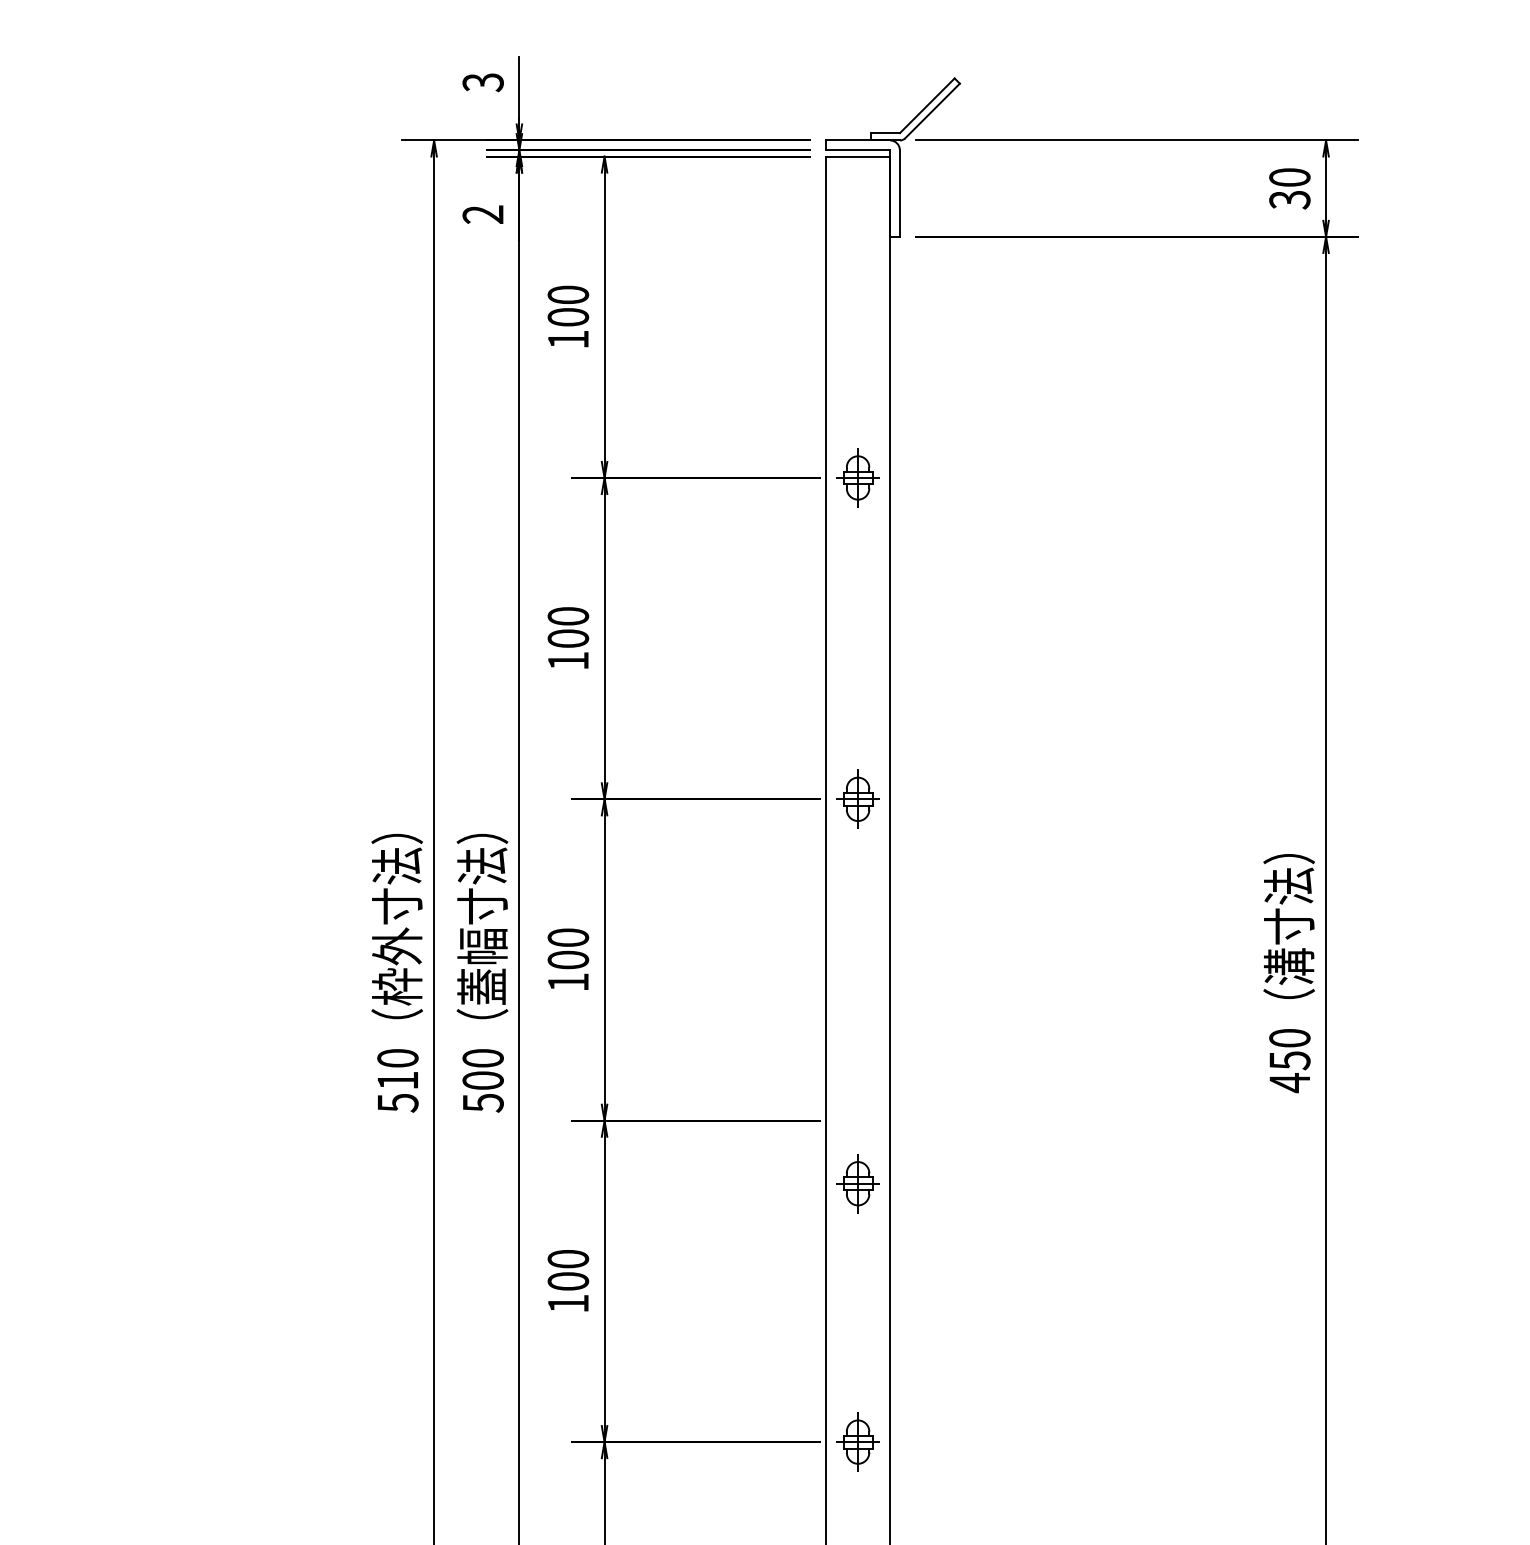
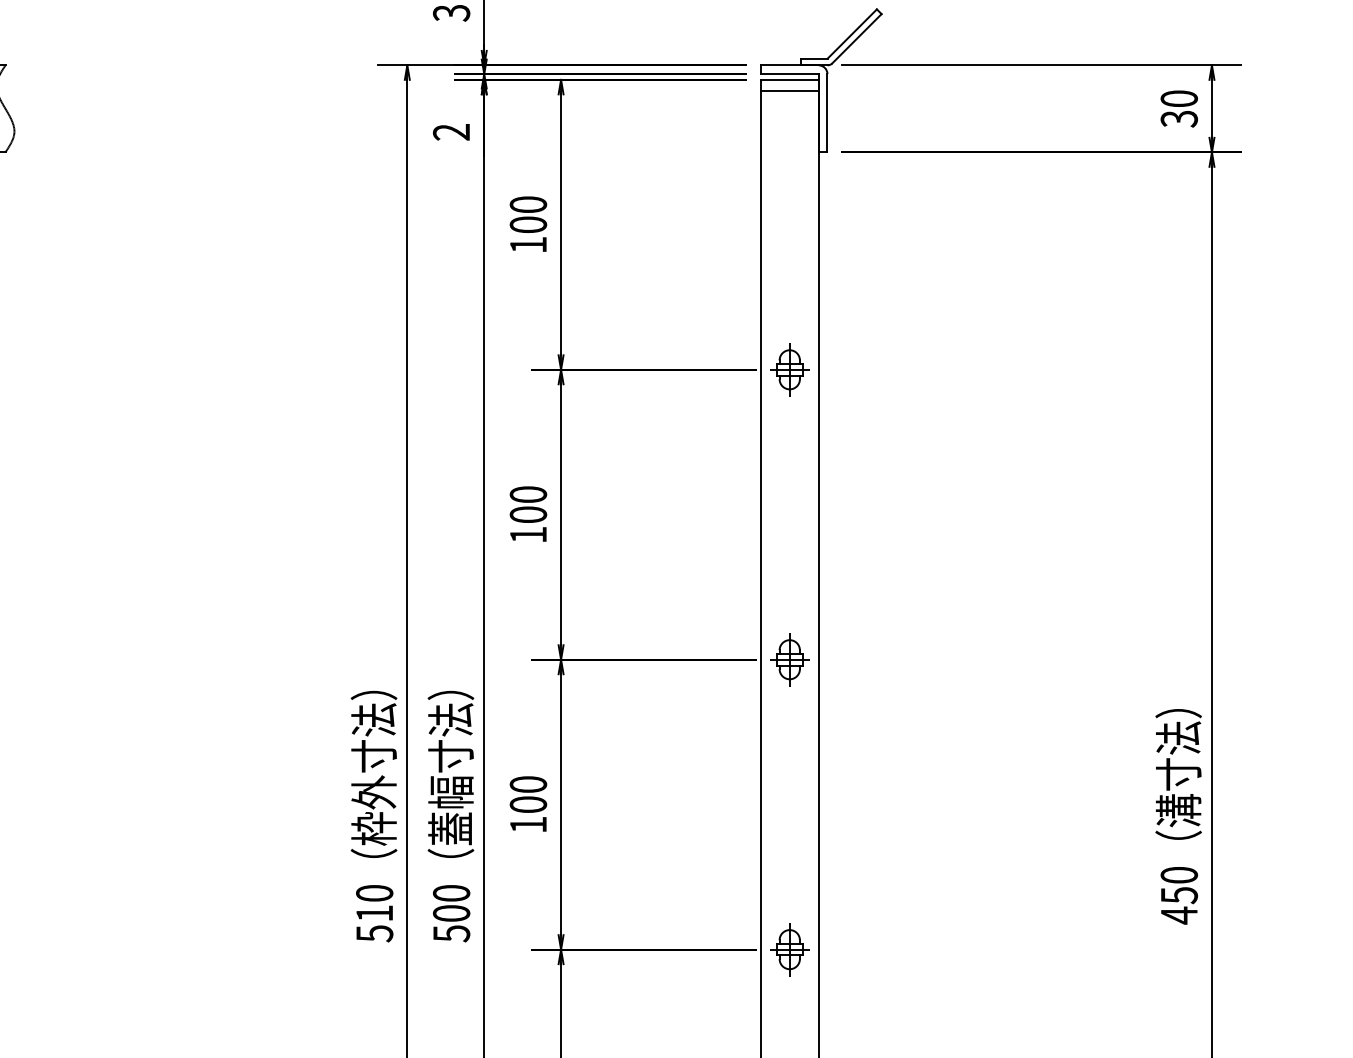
line: (857, 169) -> (789, 91), added
part: (857, 1183) -> (789, 949), moved

